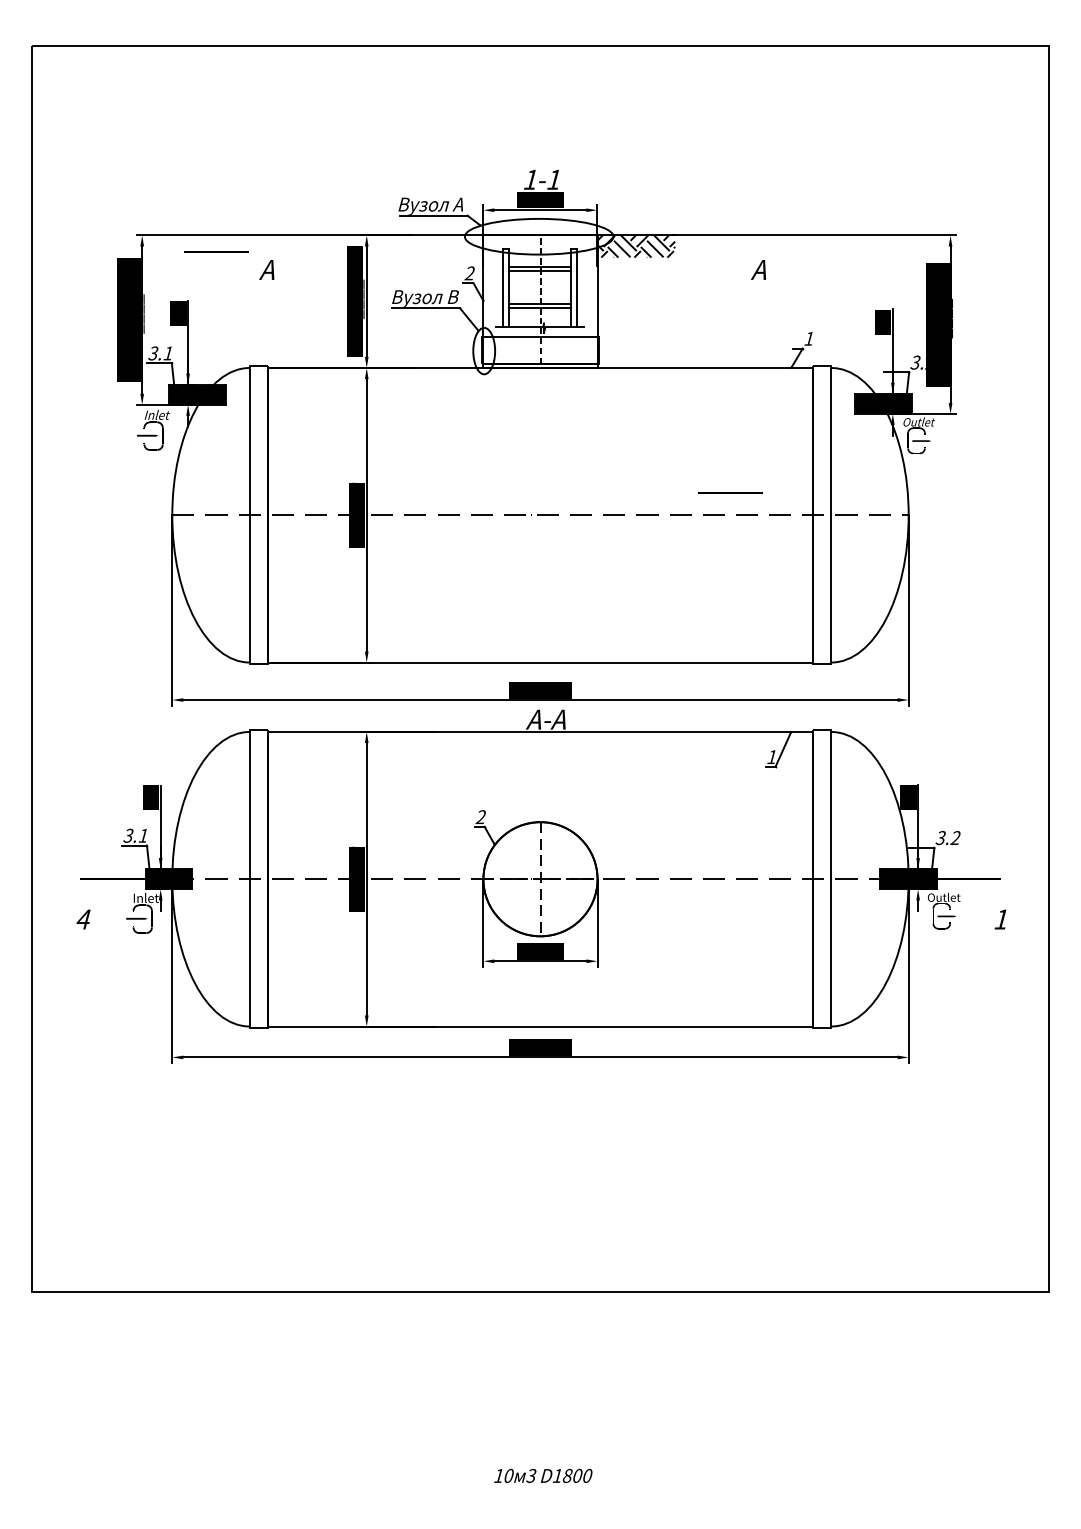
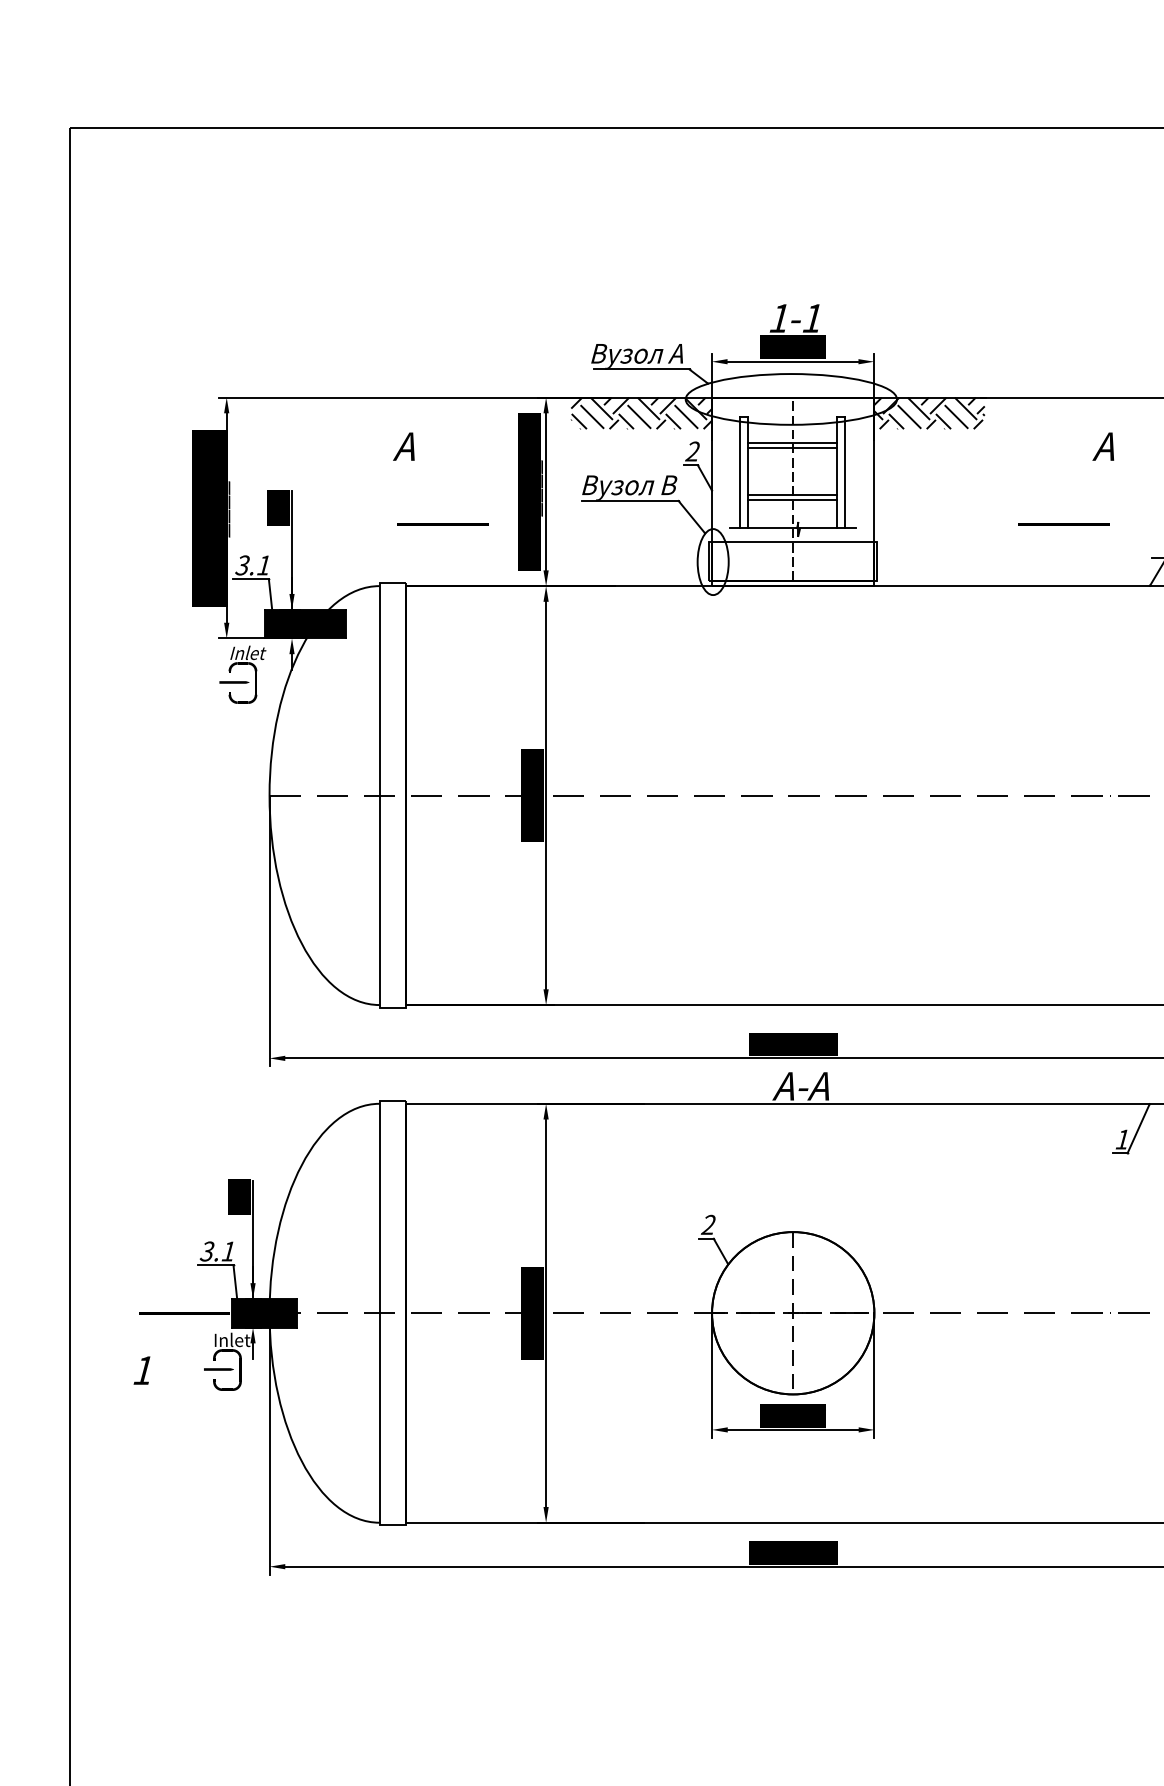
hatch: (433, 246) -> (641, 413), added
line: (216, 251) -> (443, 524), moved
line: (730, 492) -> (1063, 524), moved
text: (83, 919) -> (143, 1370), 4 -> 1

